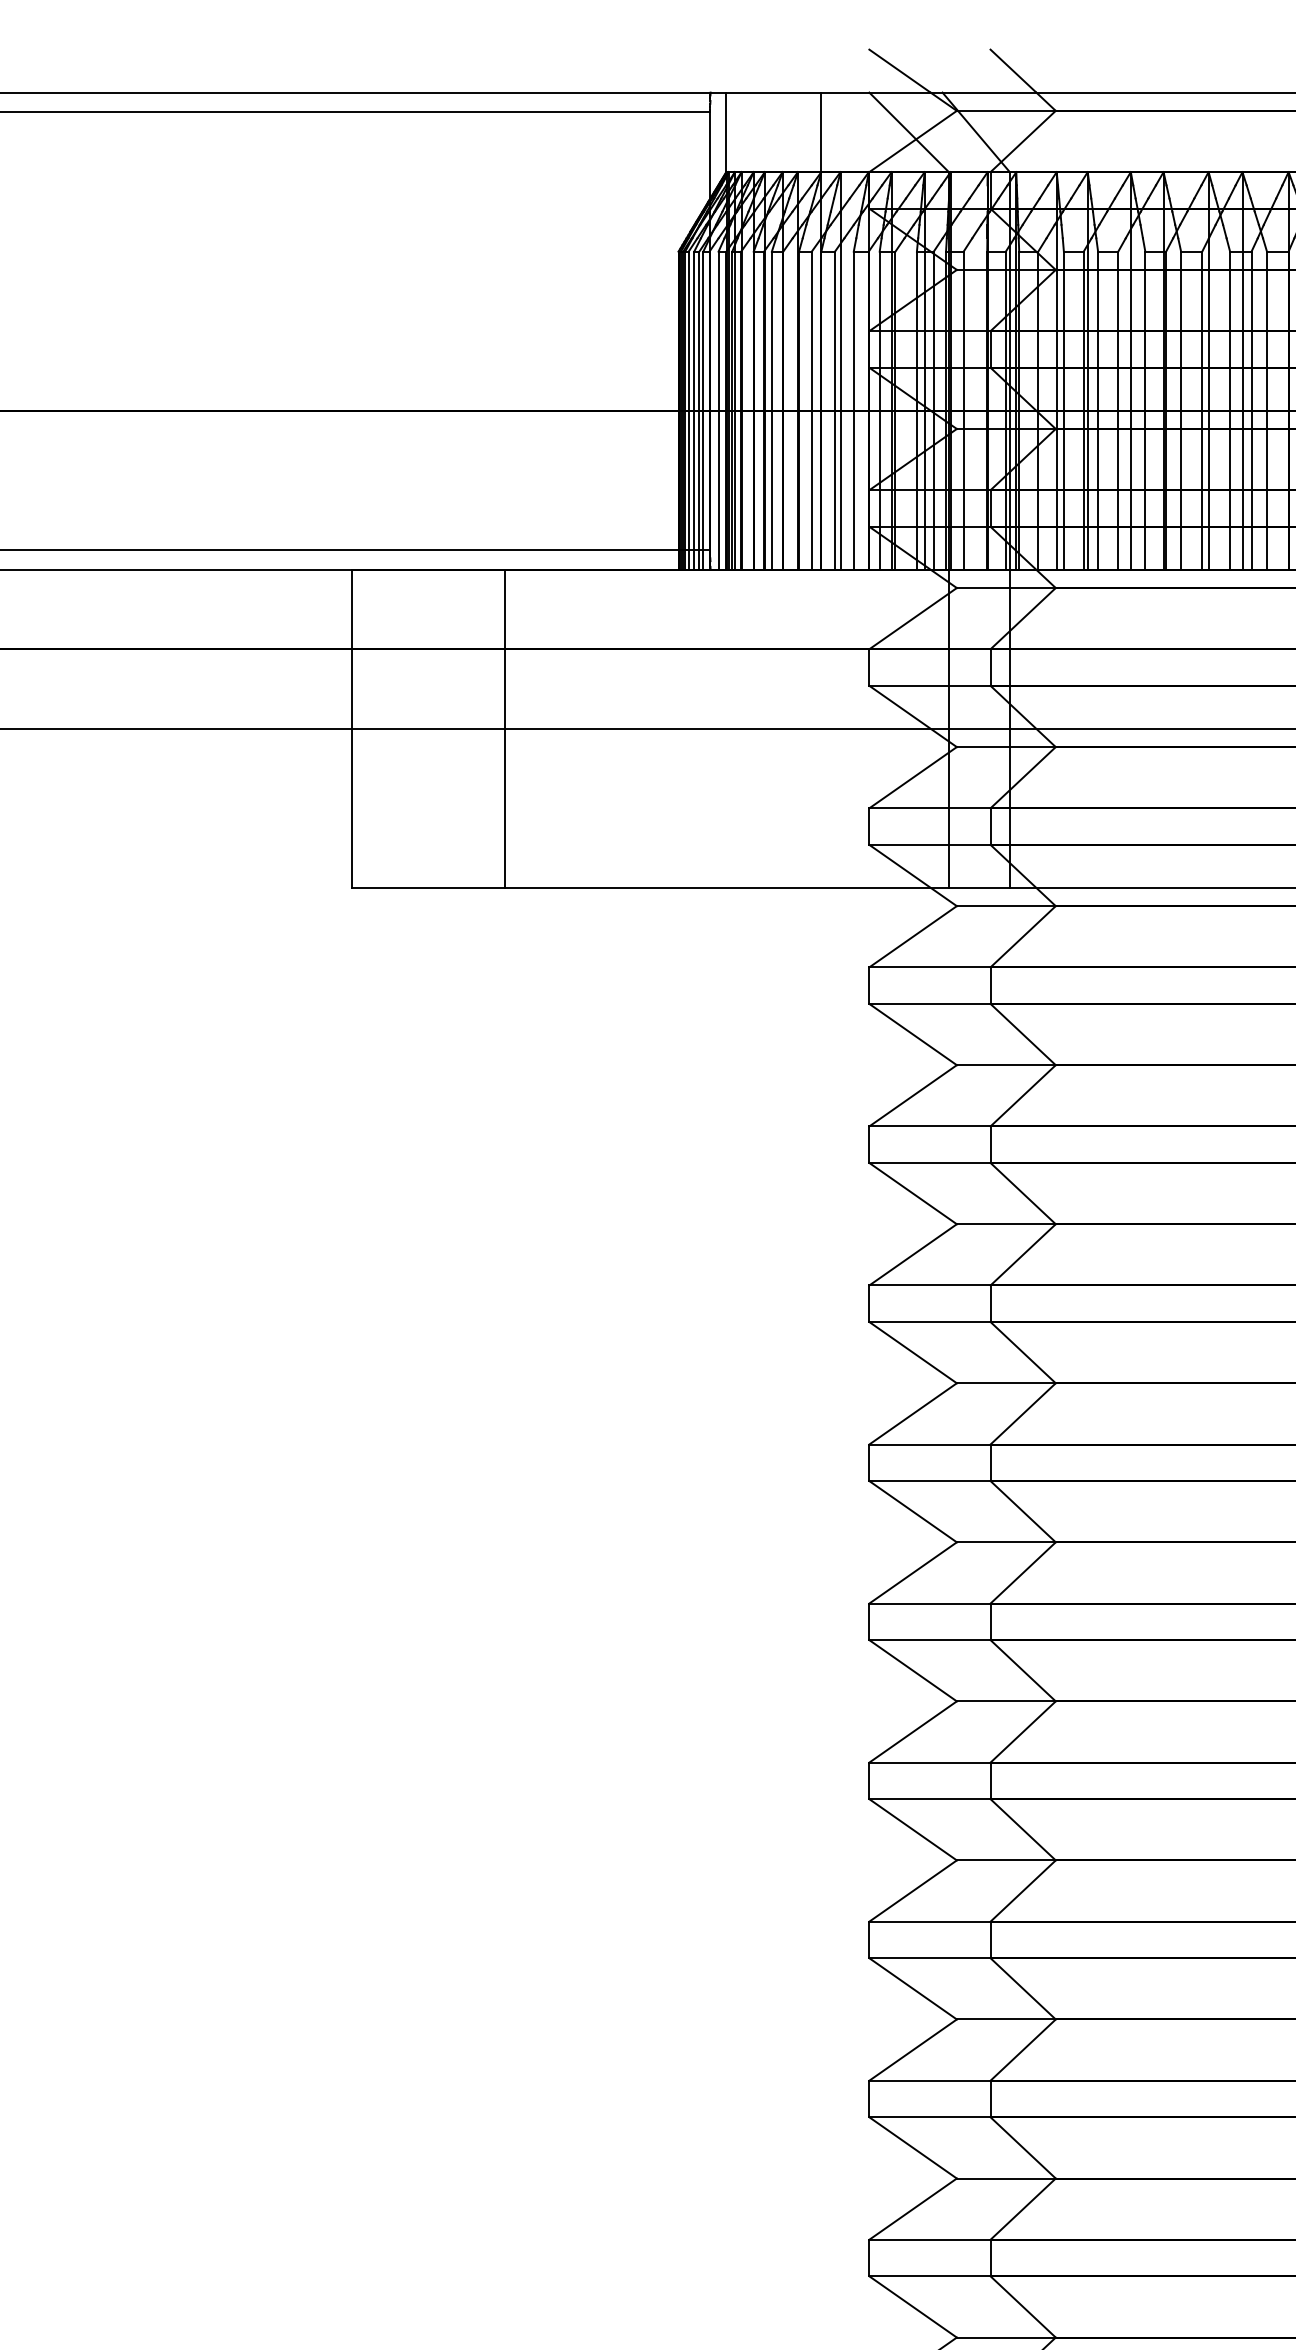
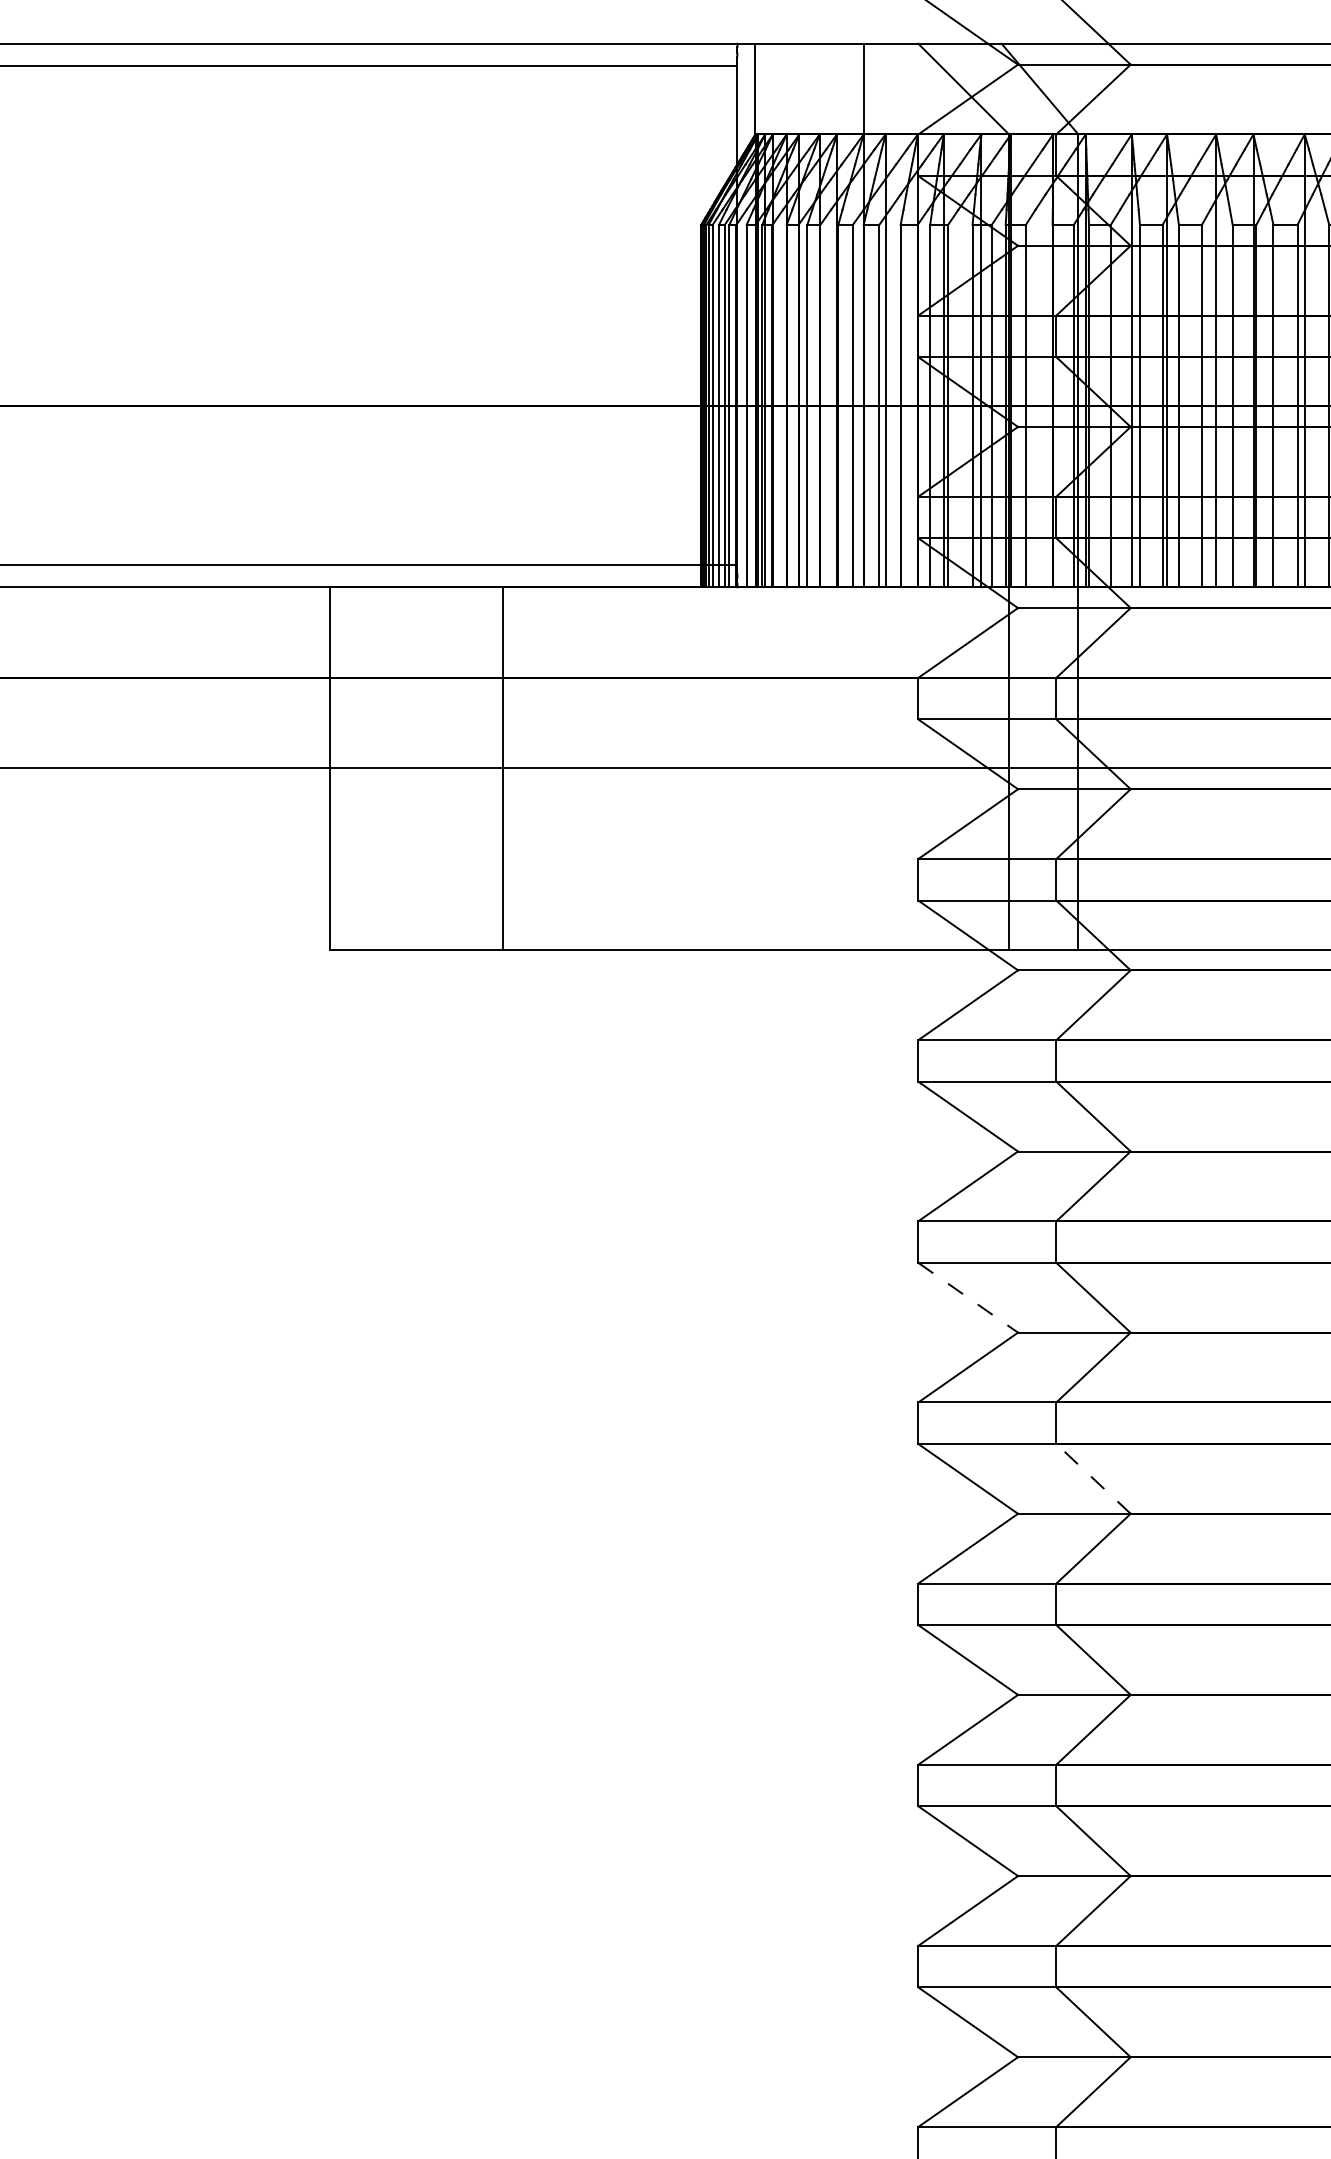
line: (913, 1193) -> (968, 1297), solid -> dashed
line: (1023, 1352) -> (1093, 1478), solid -> dashed

